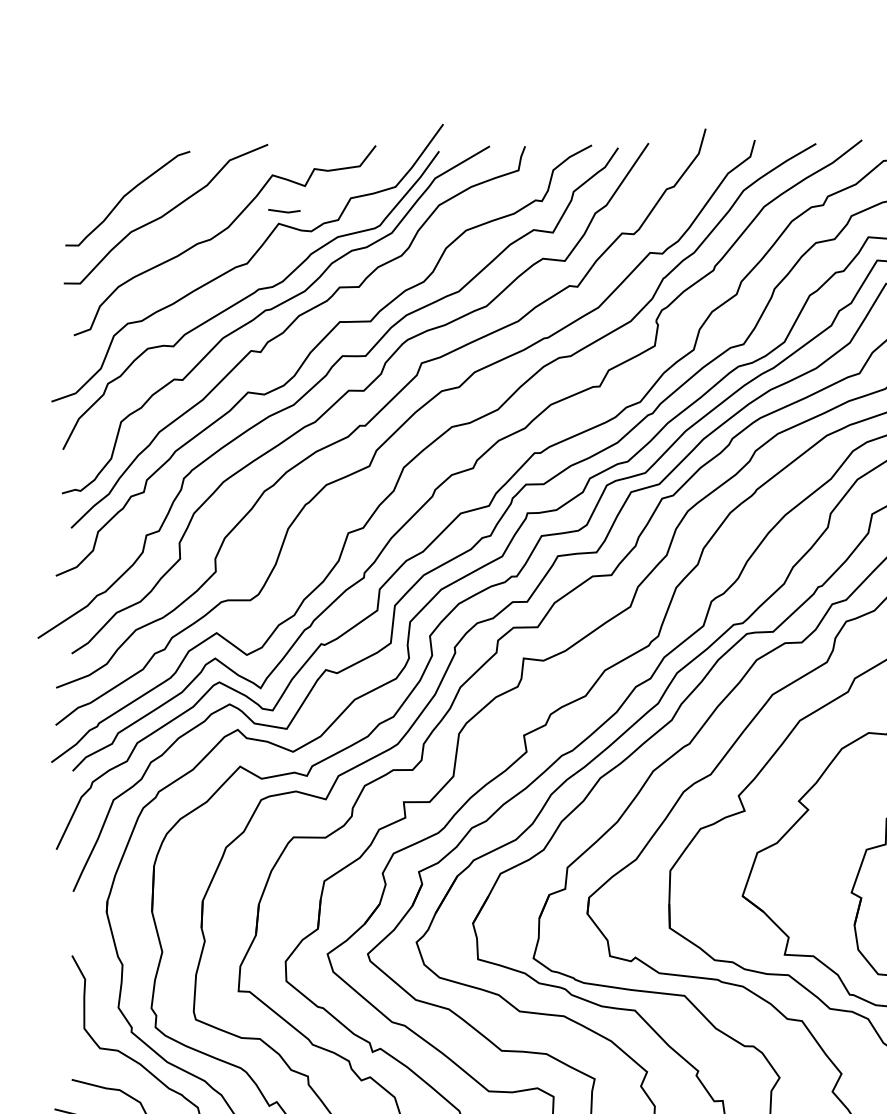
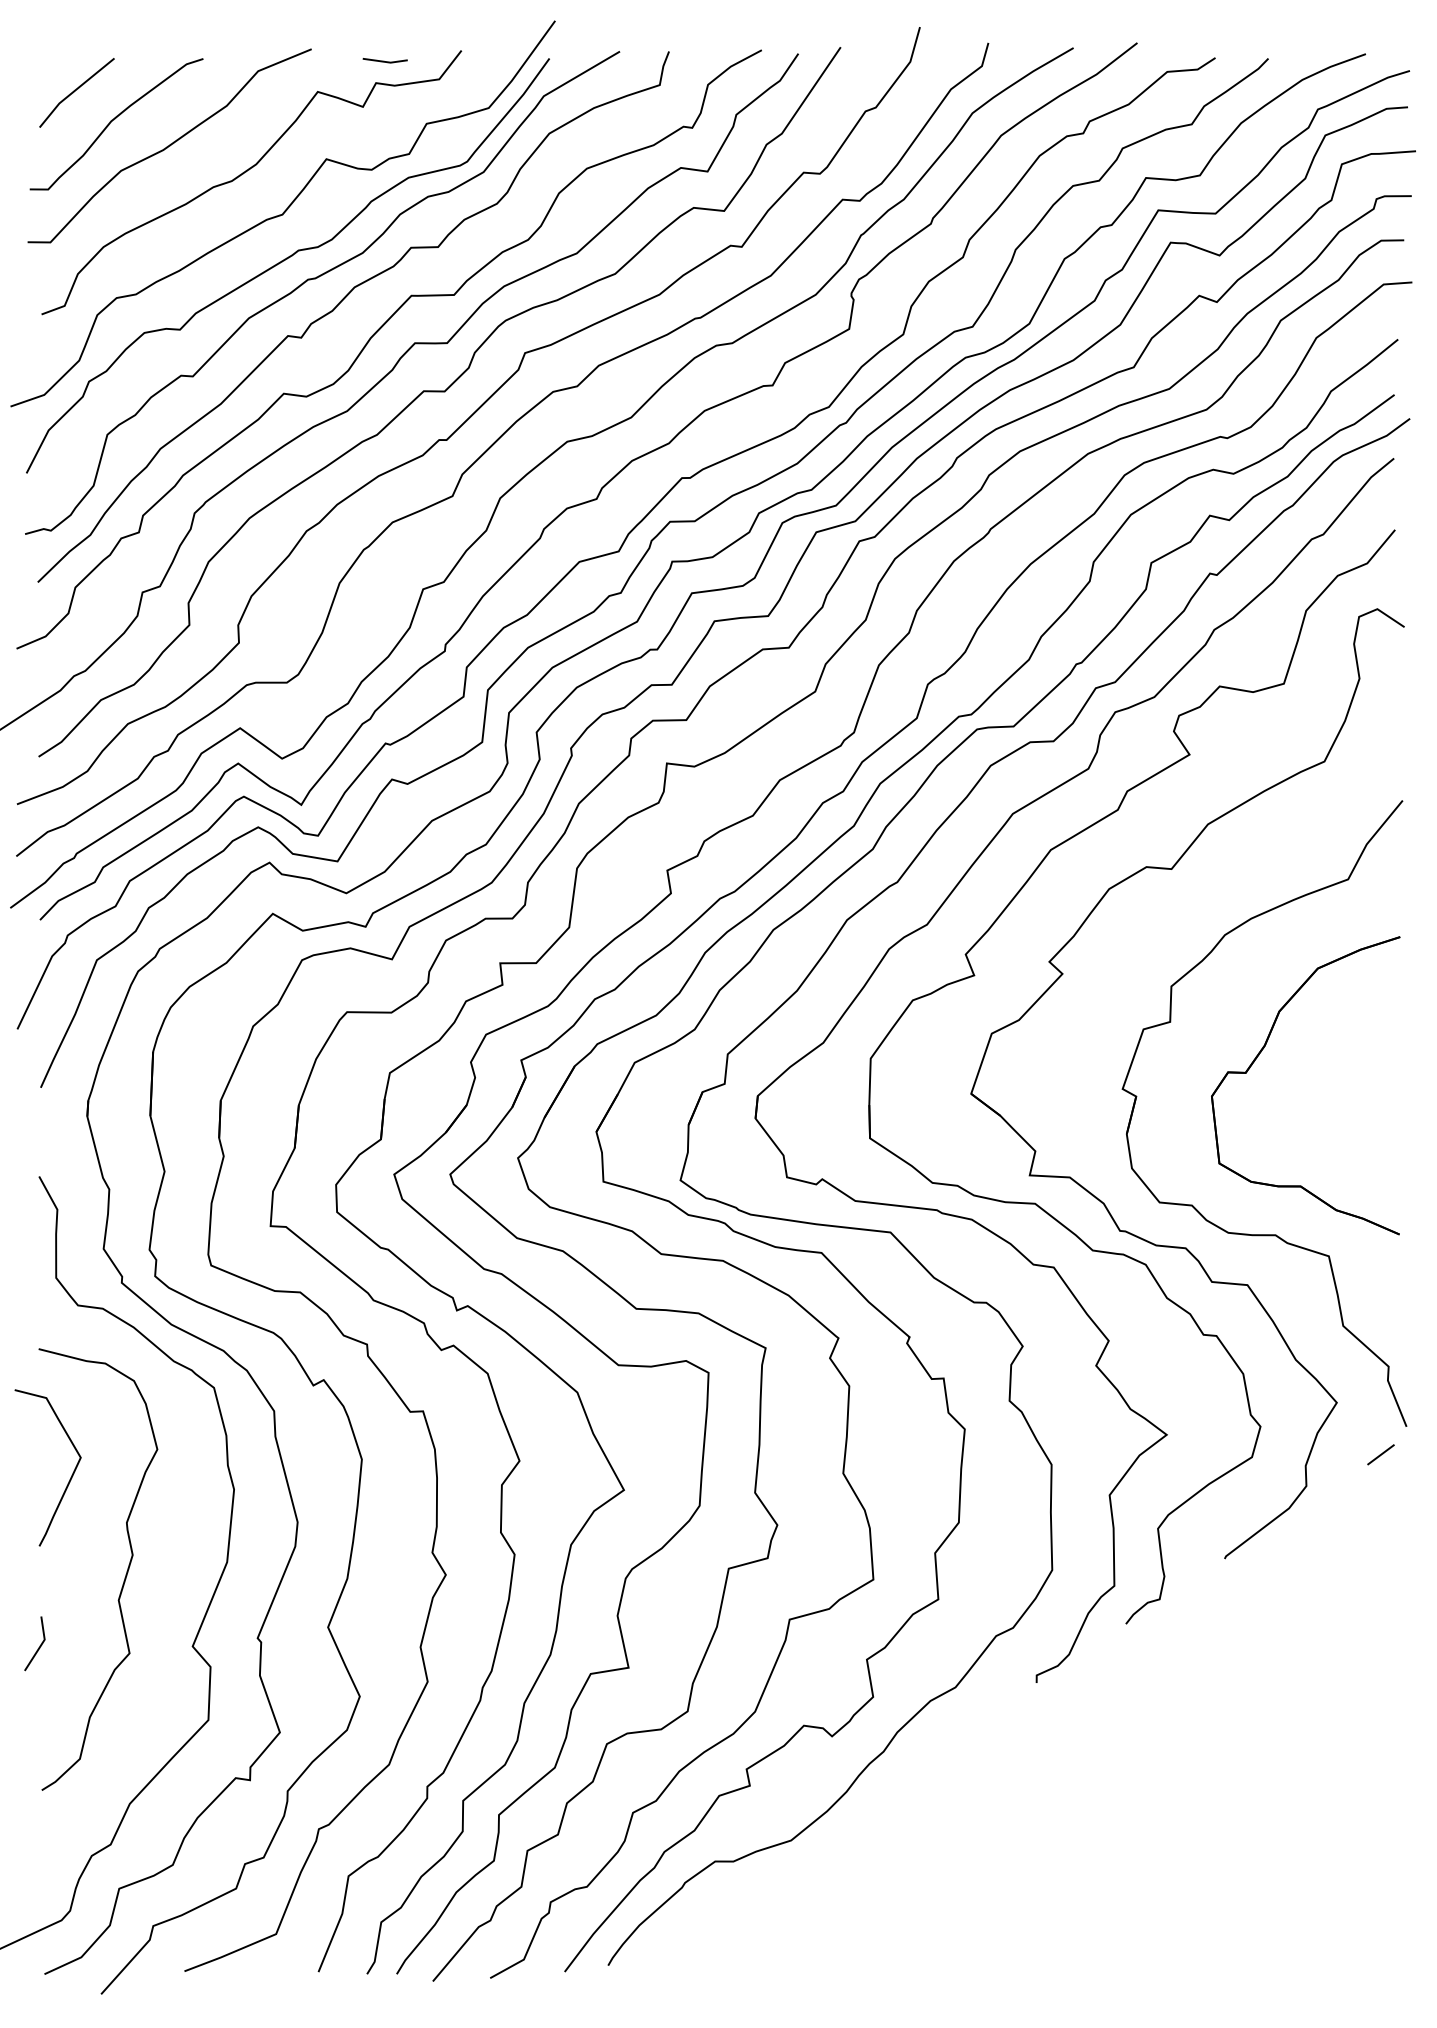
line: (98, 175) -> (75, 91), added
line: (283, 211) -> (384, 60), moved

